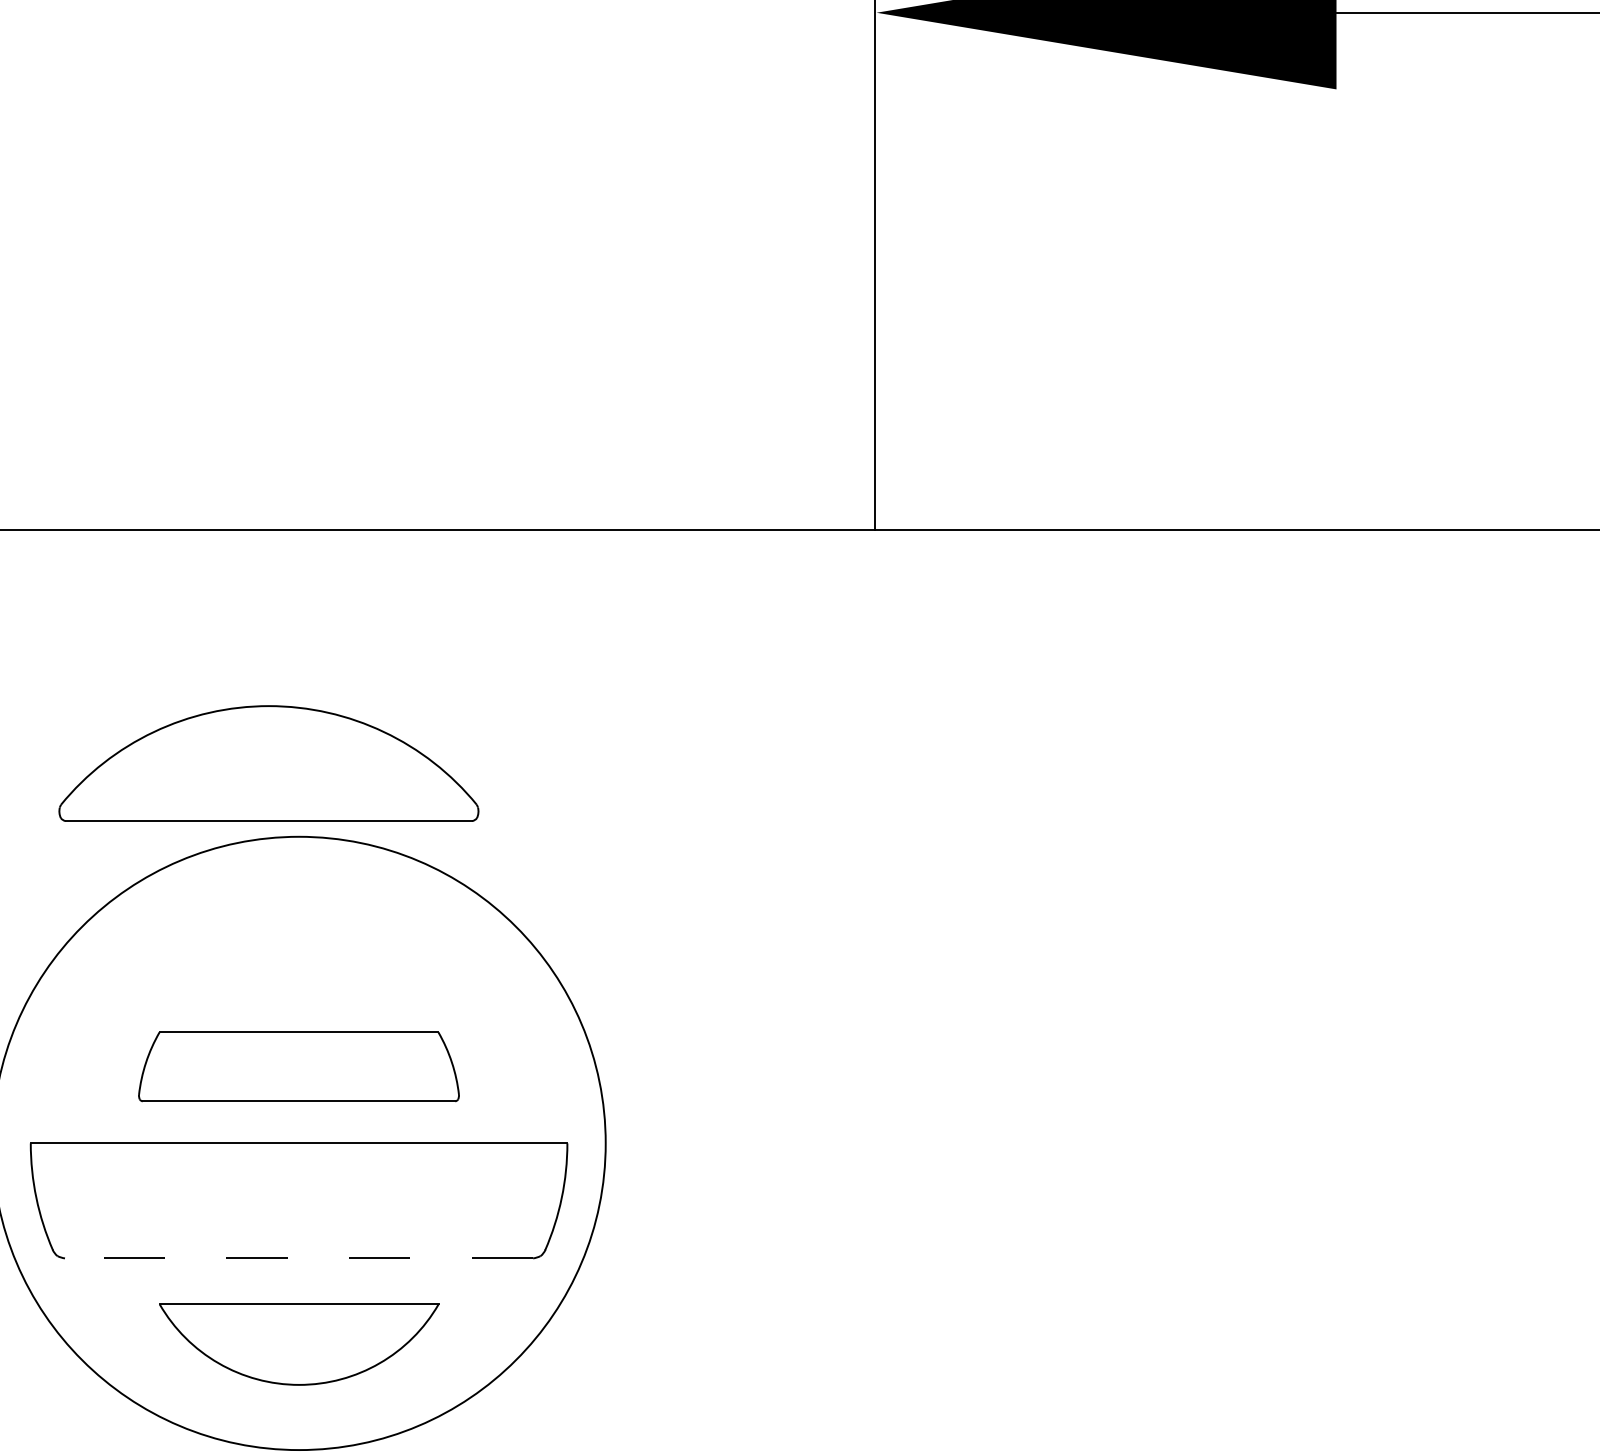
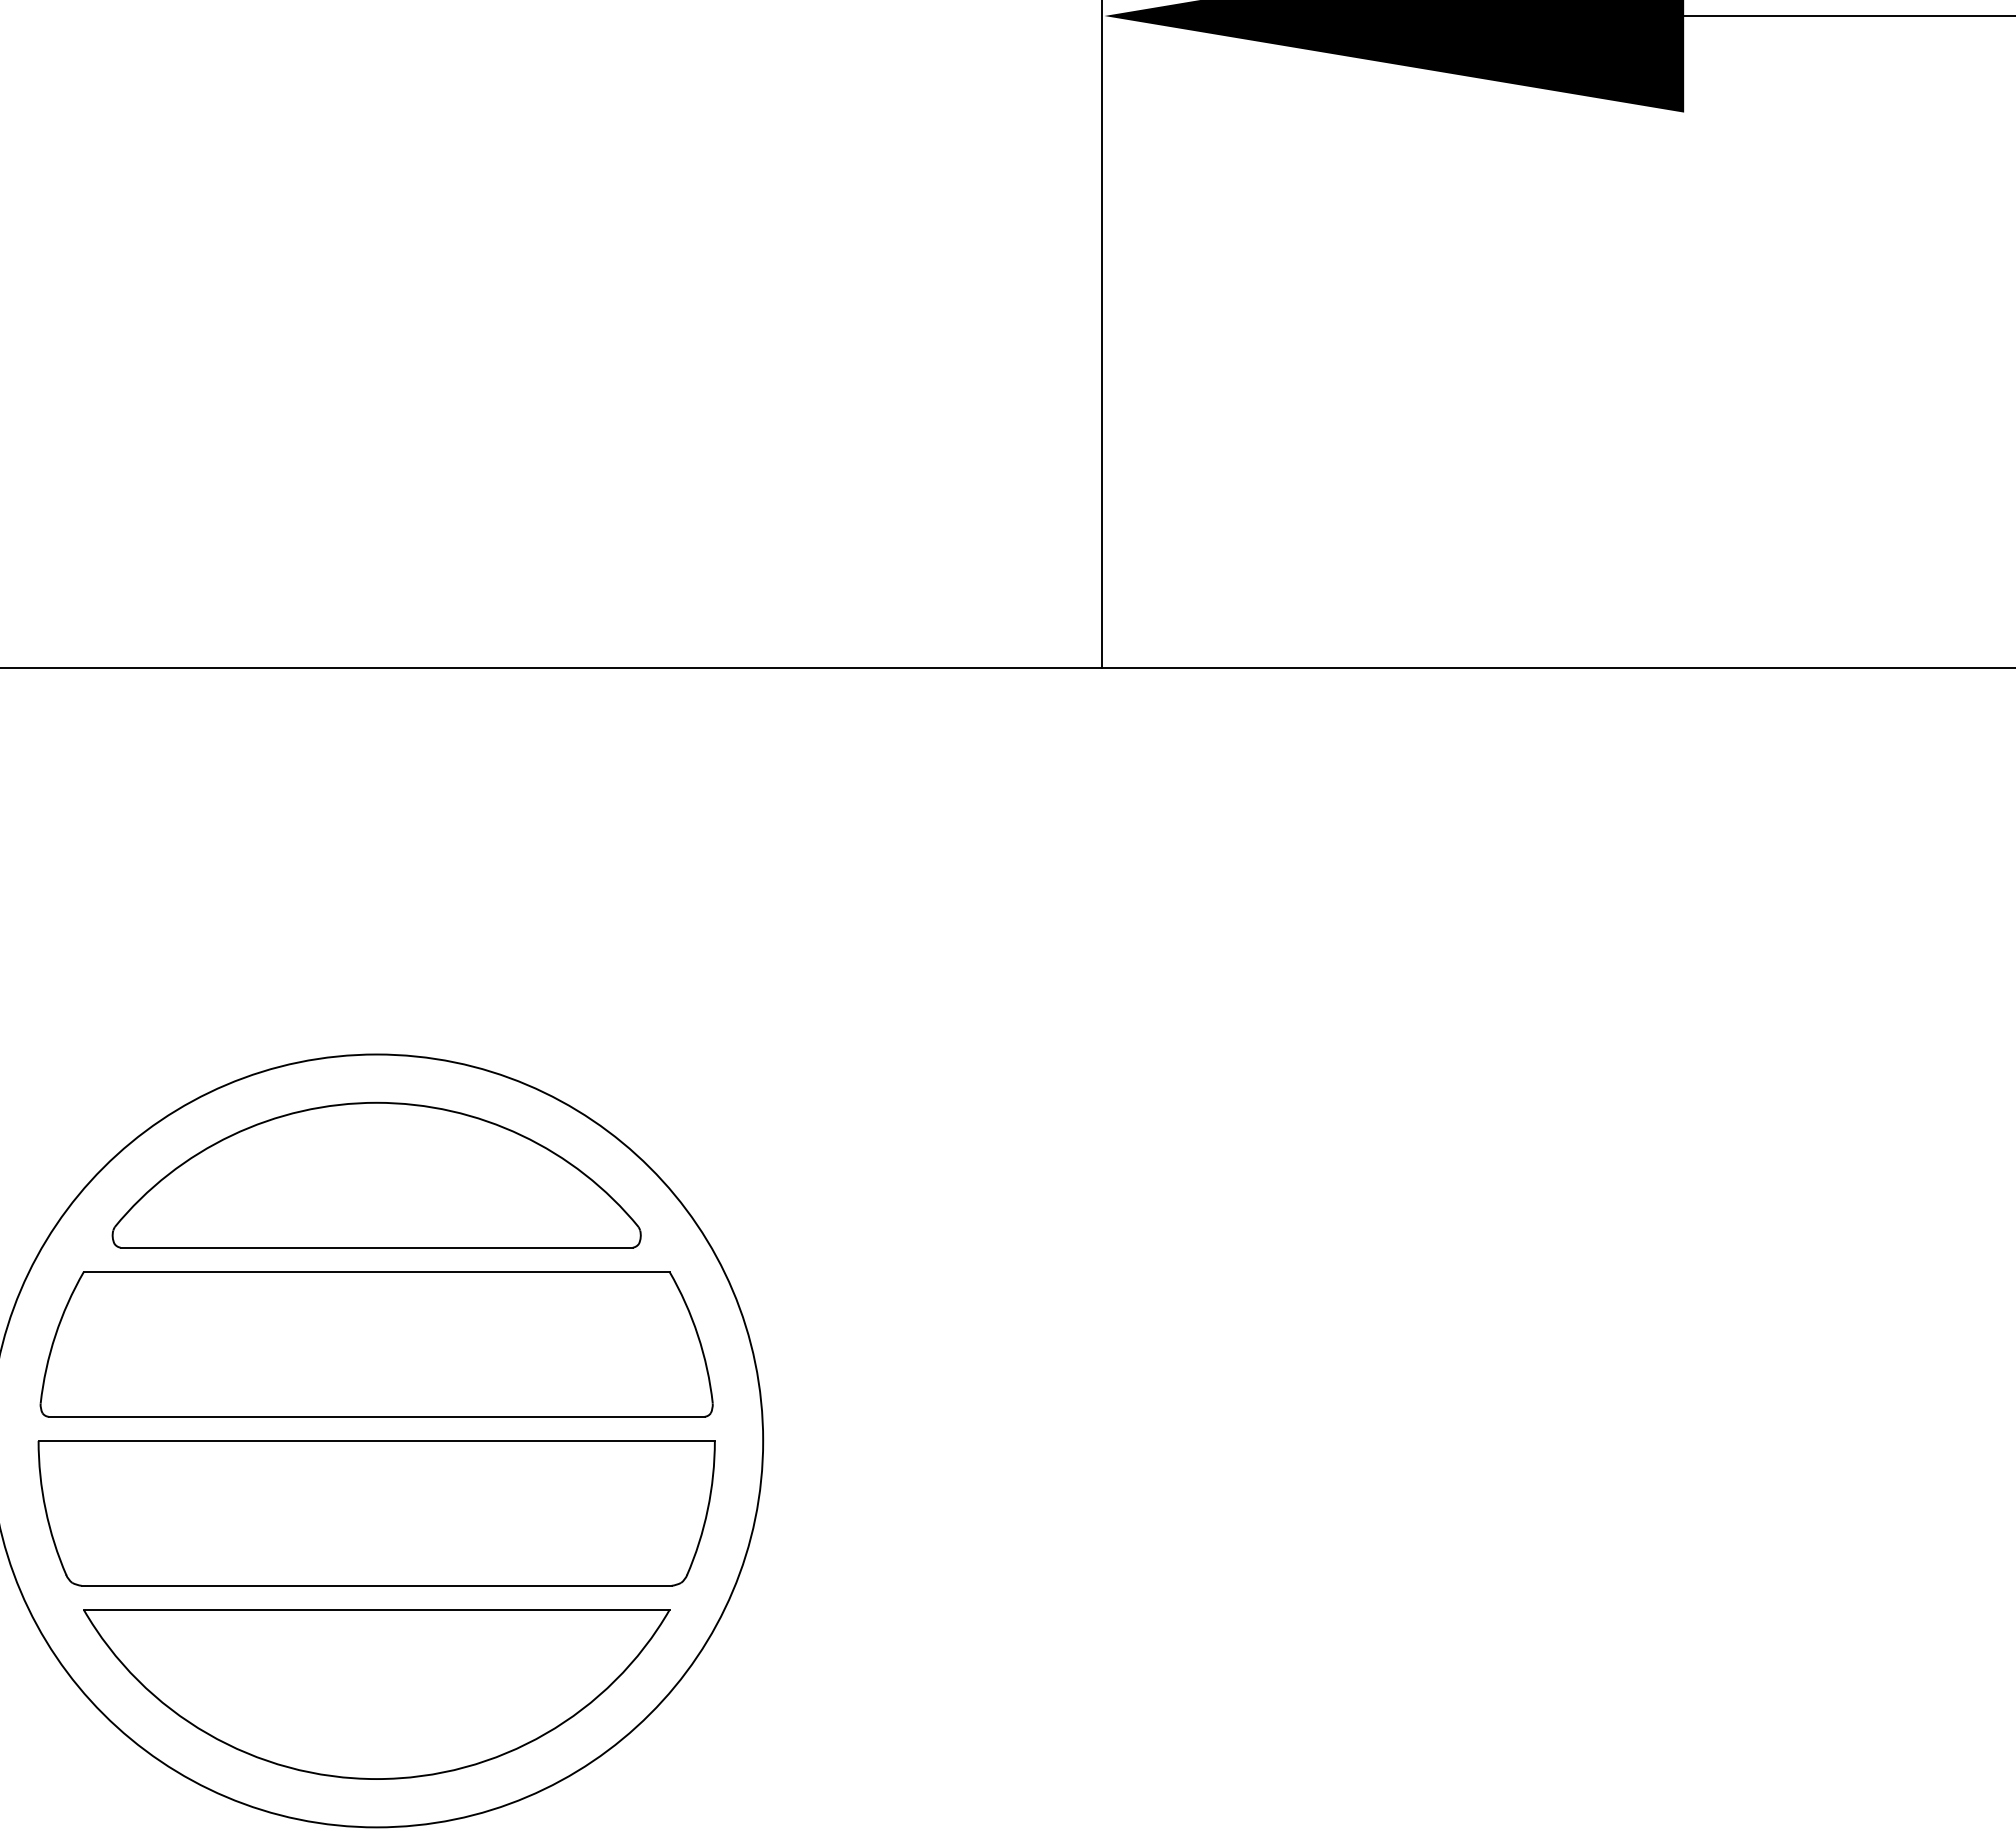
part: (268, 763) -> (376, 1174), moved
part: (298, 1066) -> (376, 1344), size x1.67
line: (298, 1258) -> (376, 1585), dashed -> solid
part: (298, 1344) -> (376, 1694), size x1.67

